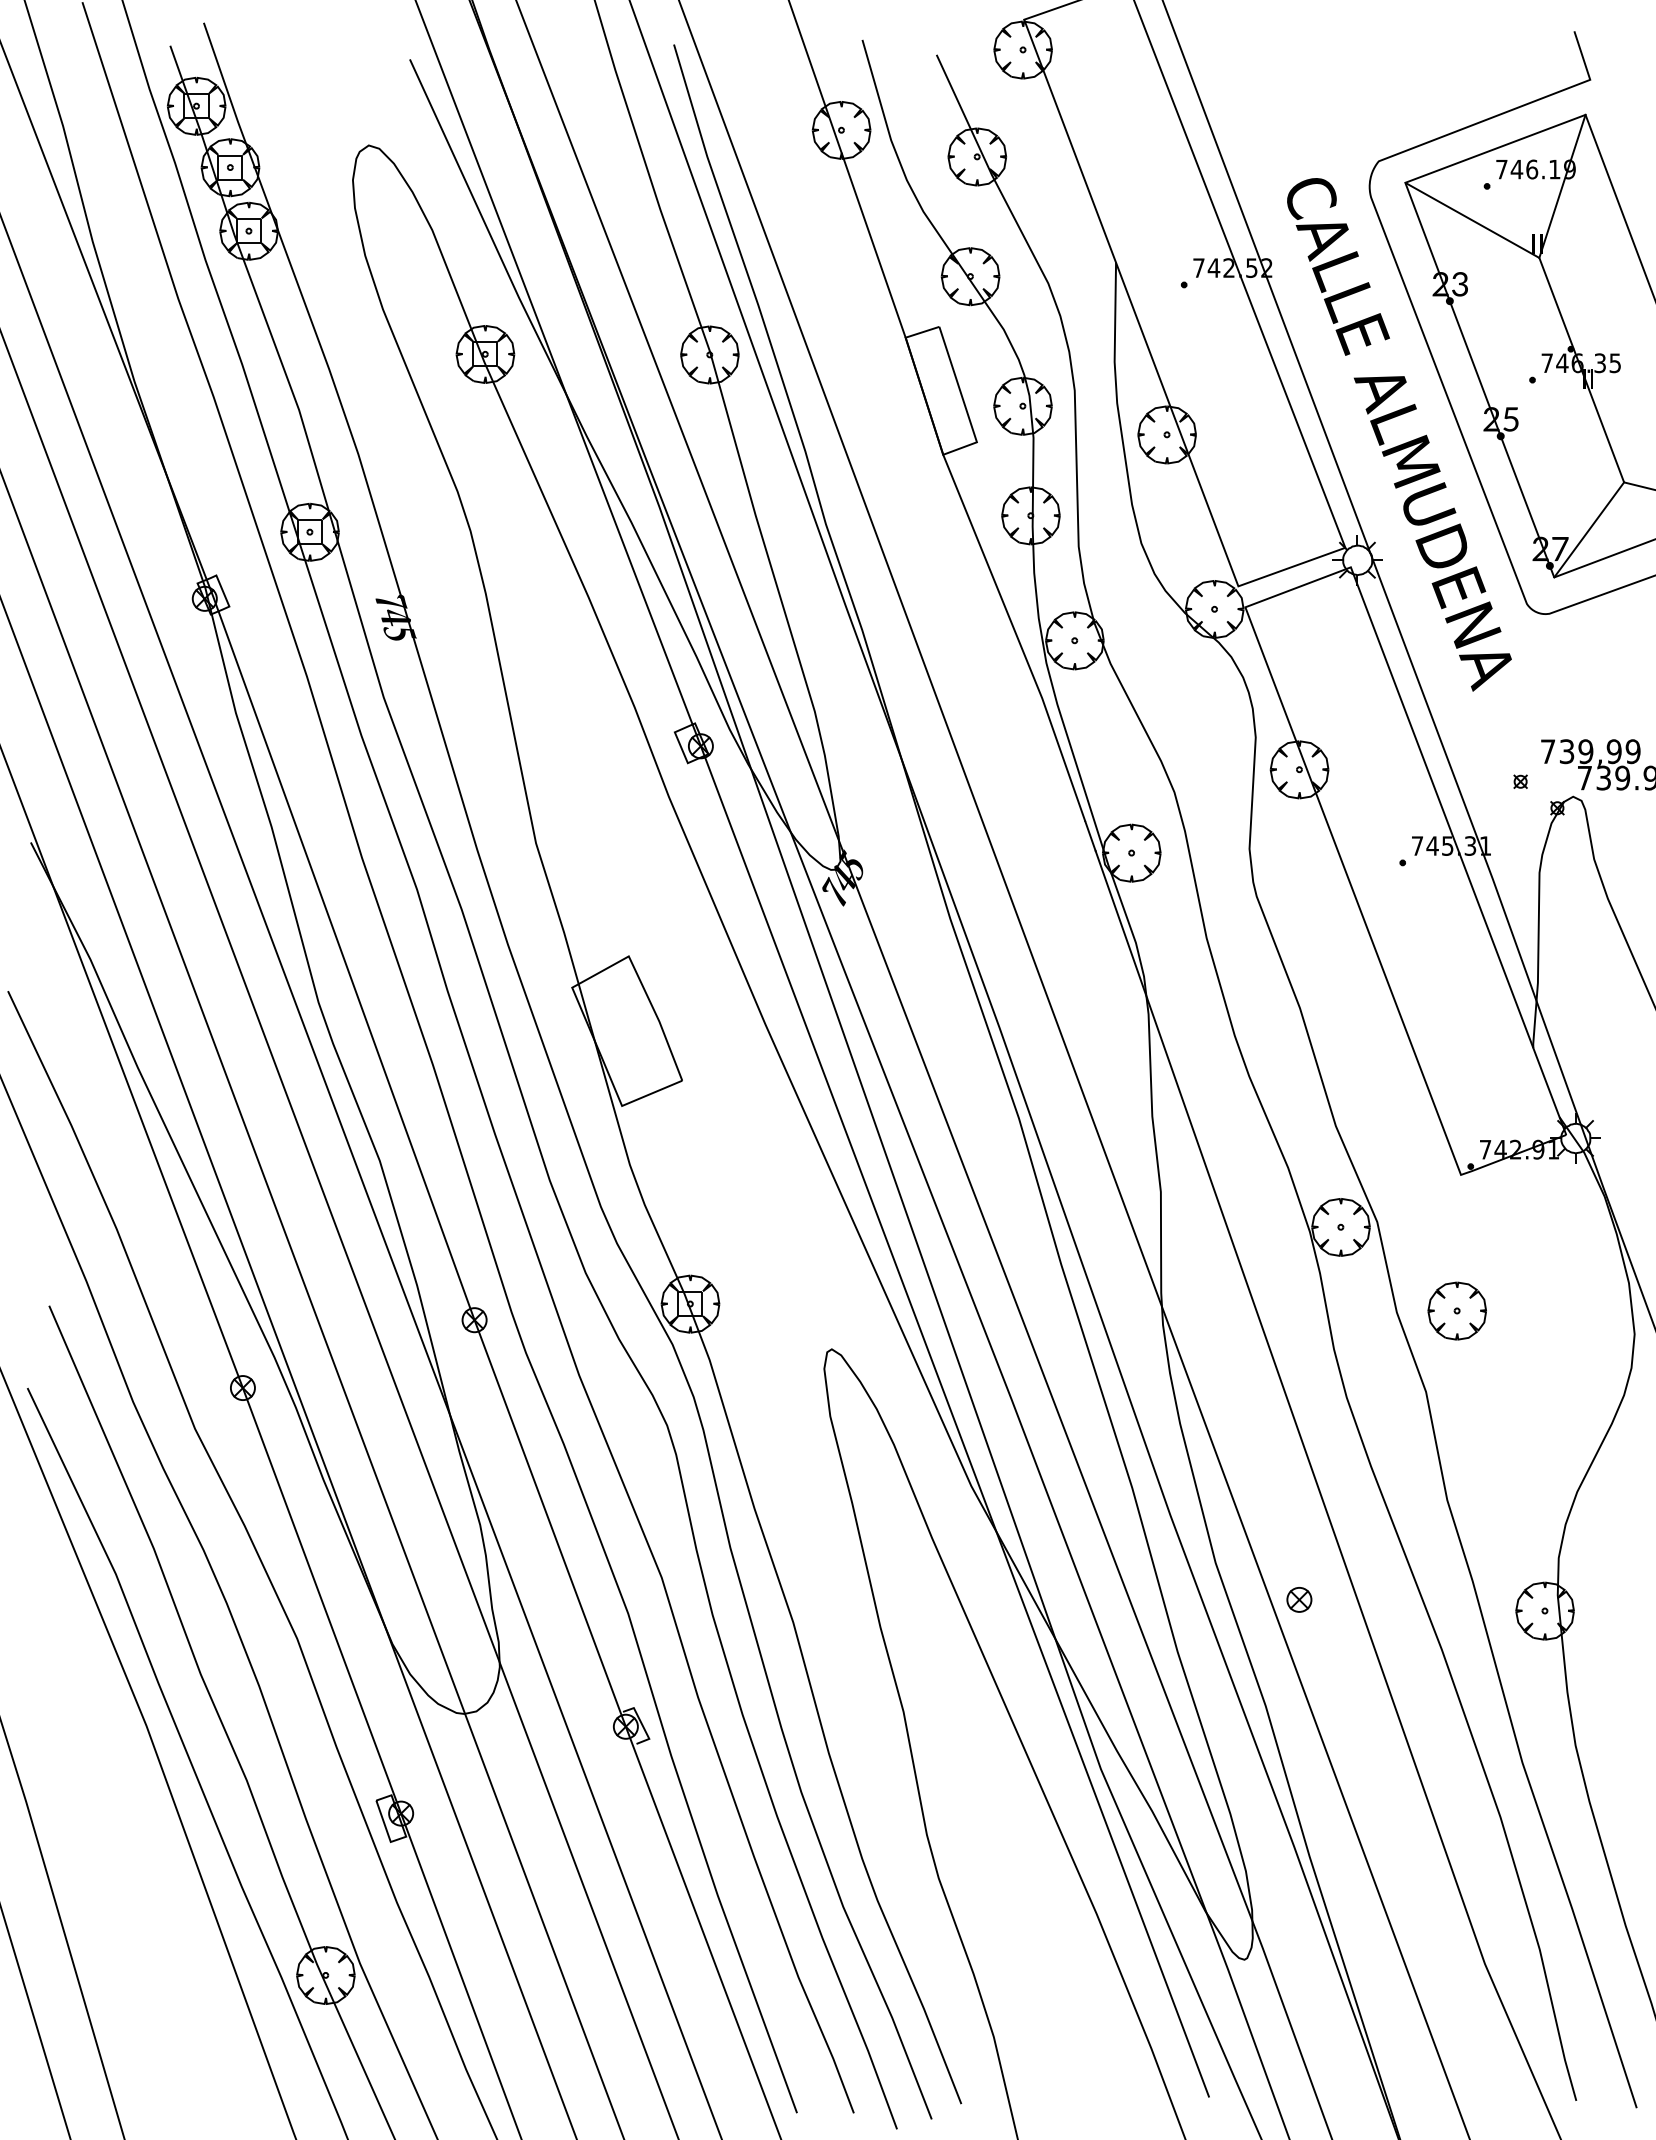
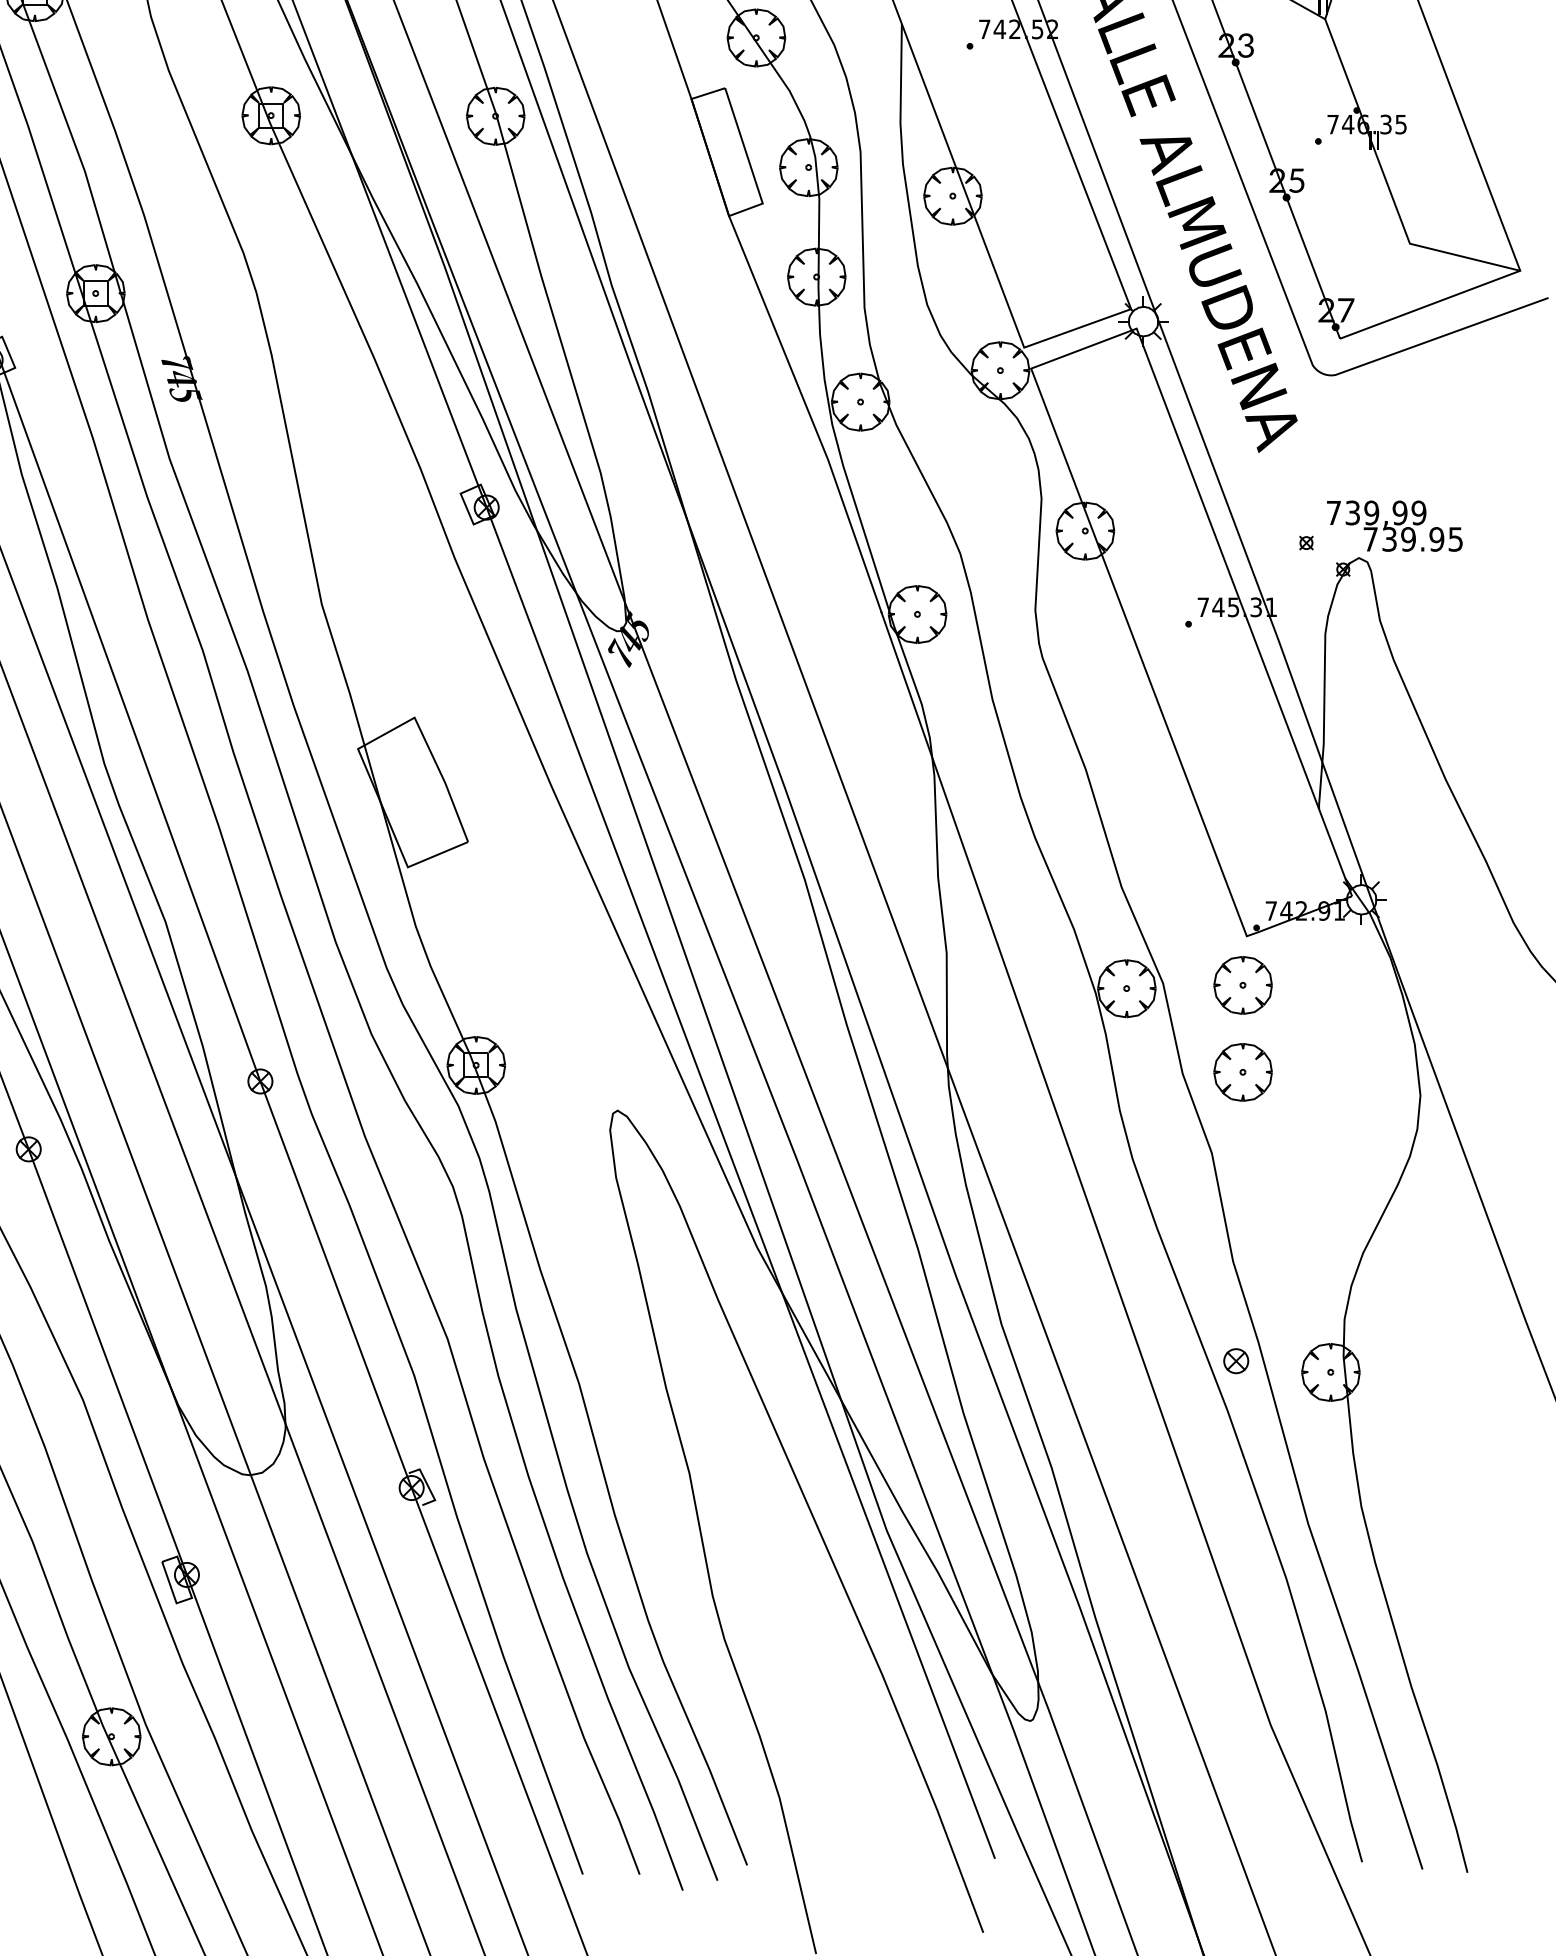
line: (1589, 529) -> (1375, 290), removed
part: (1456, 1223) -> (1242, 984), added
part: (1299, 1599) -> (1236, 1360), moved

